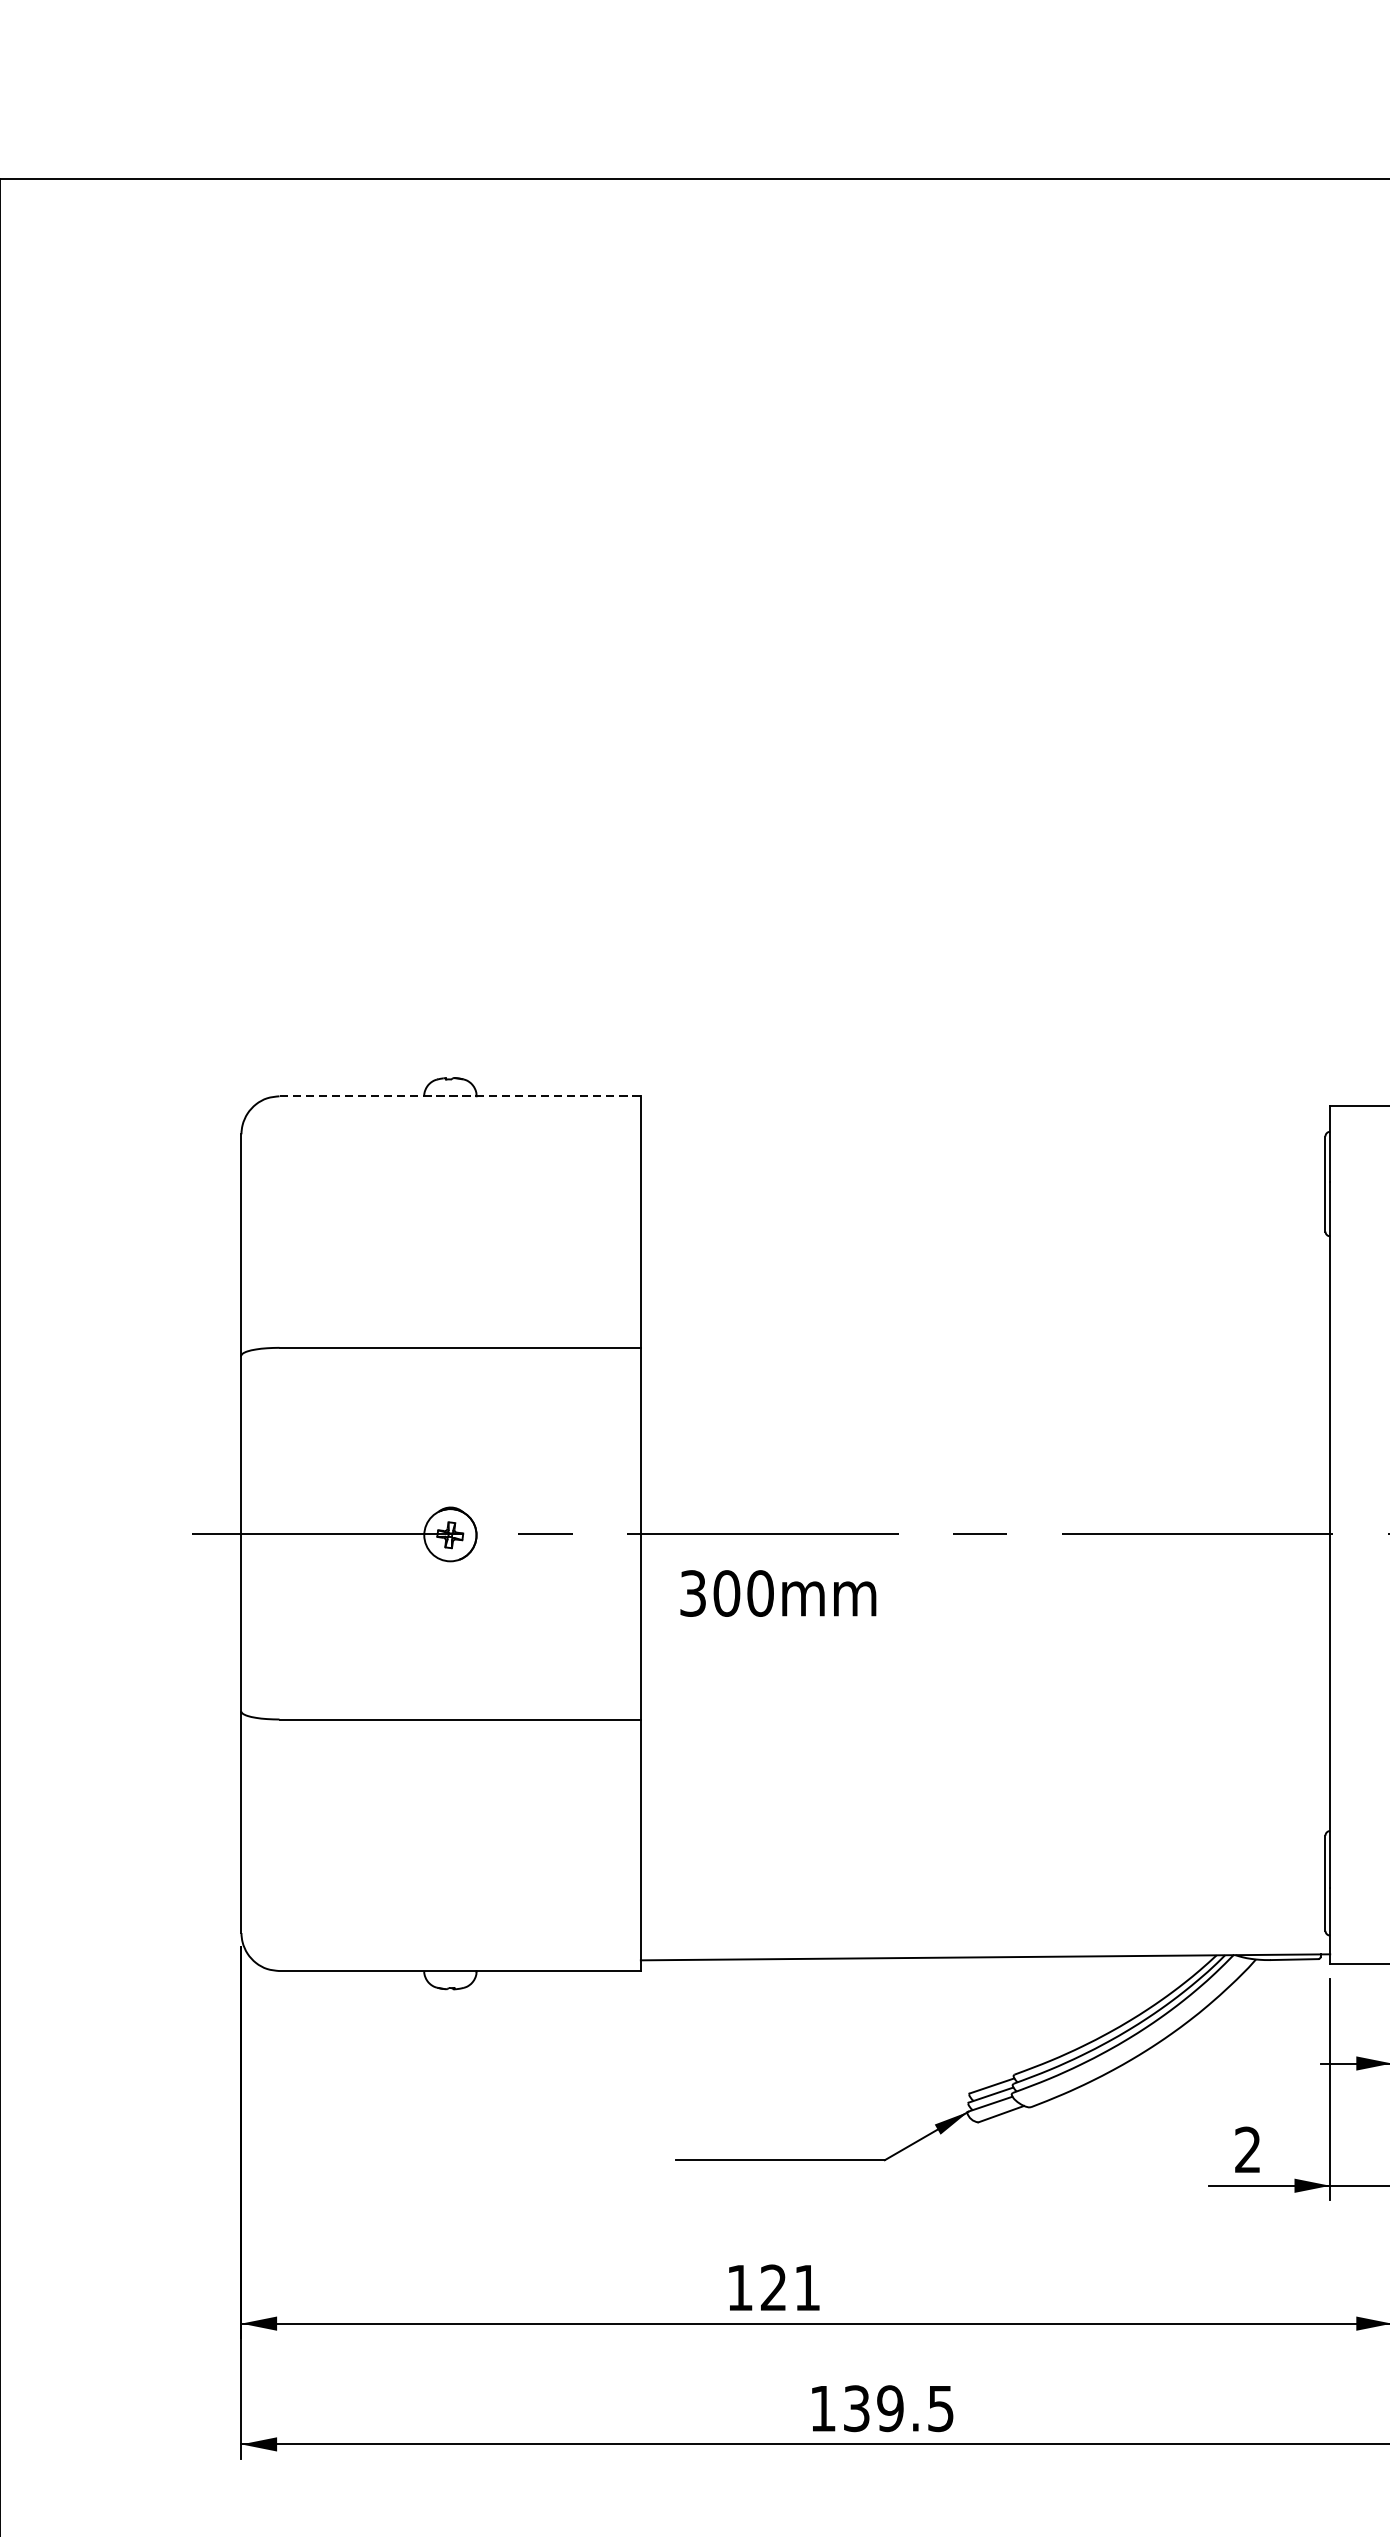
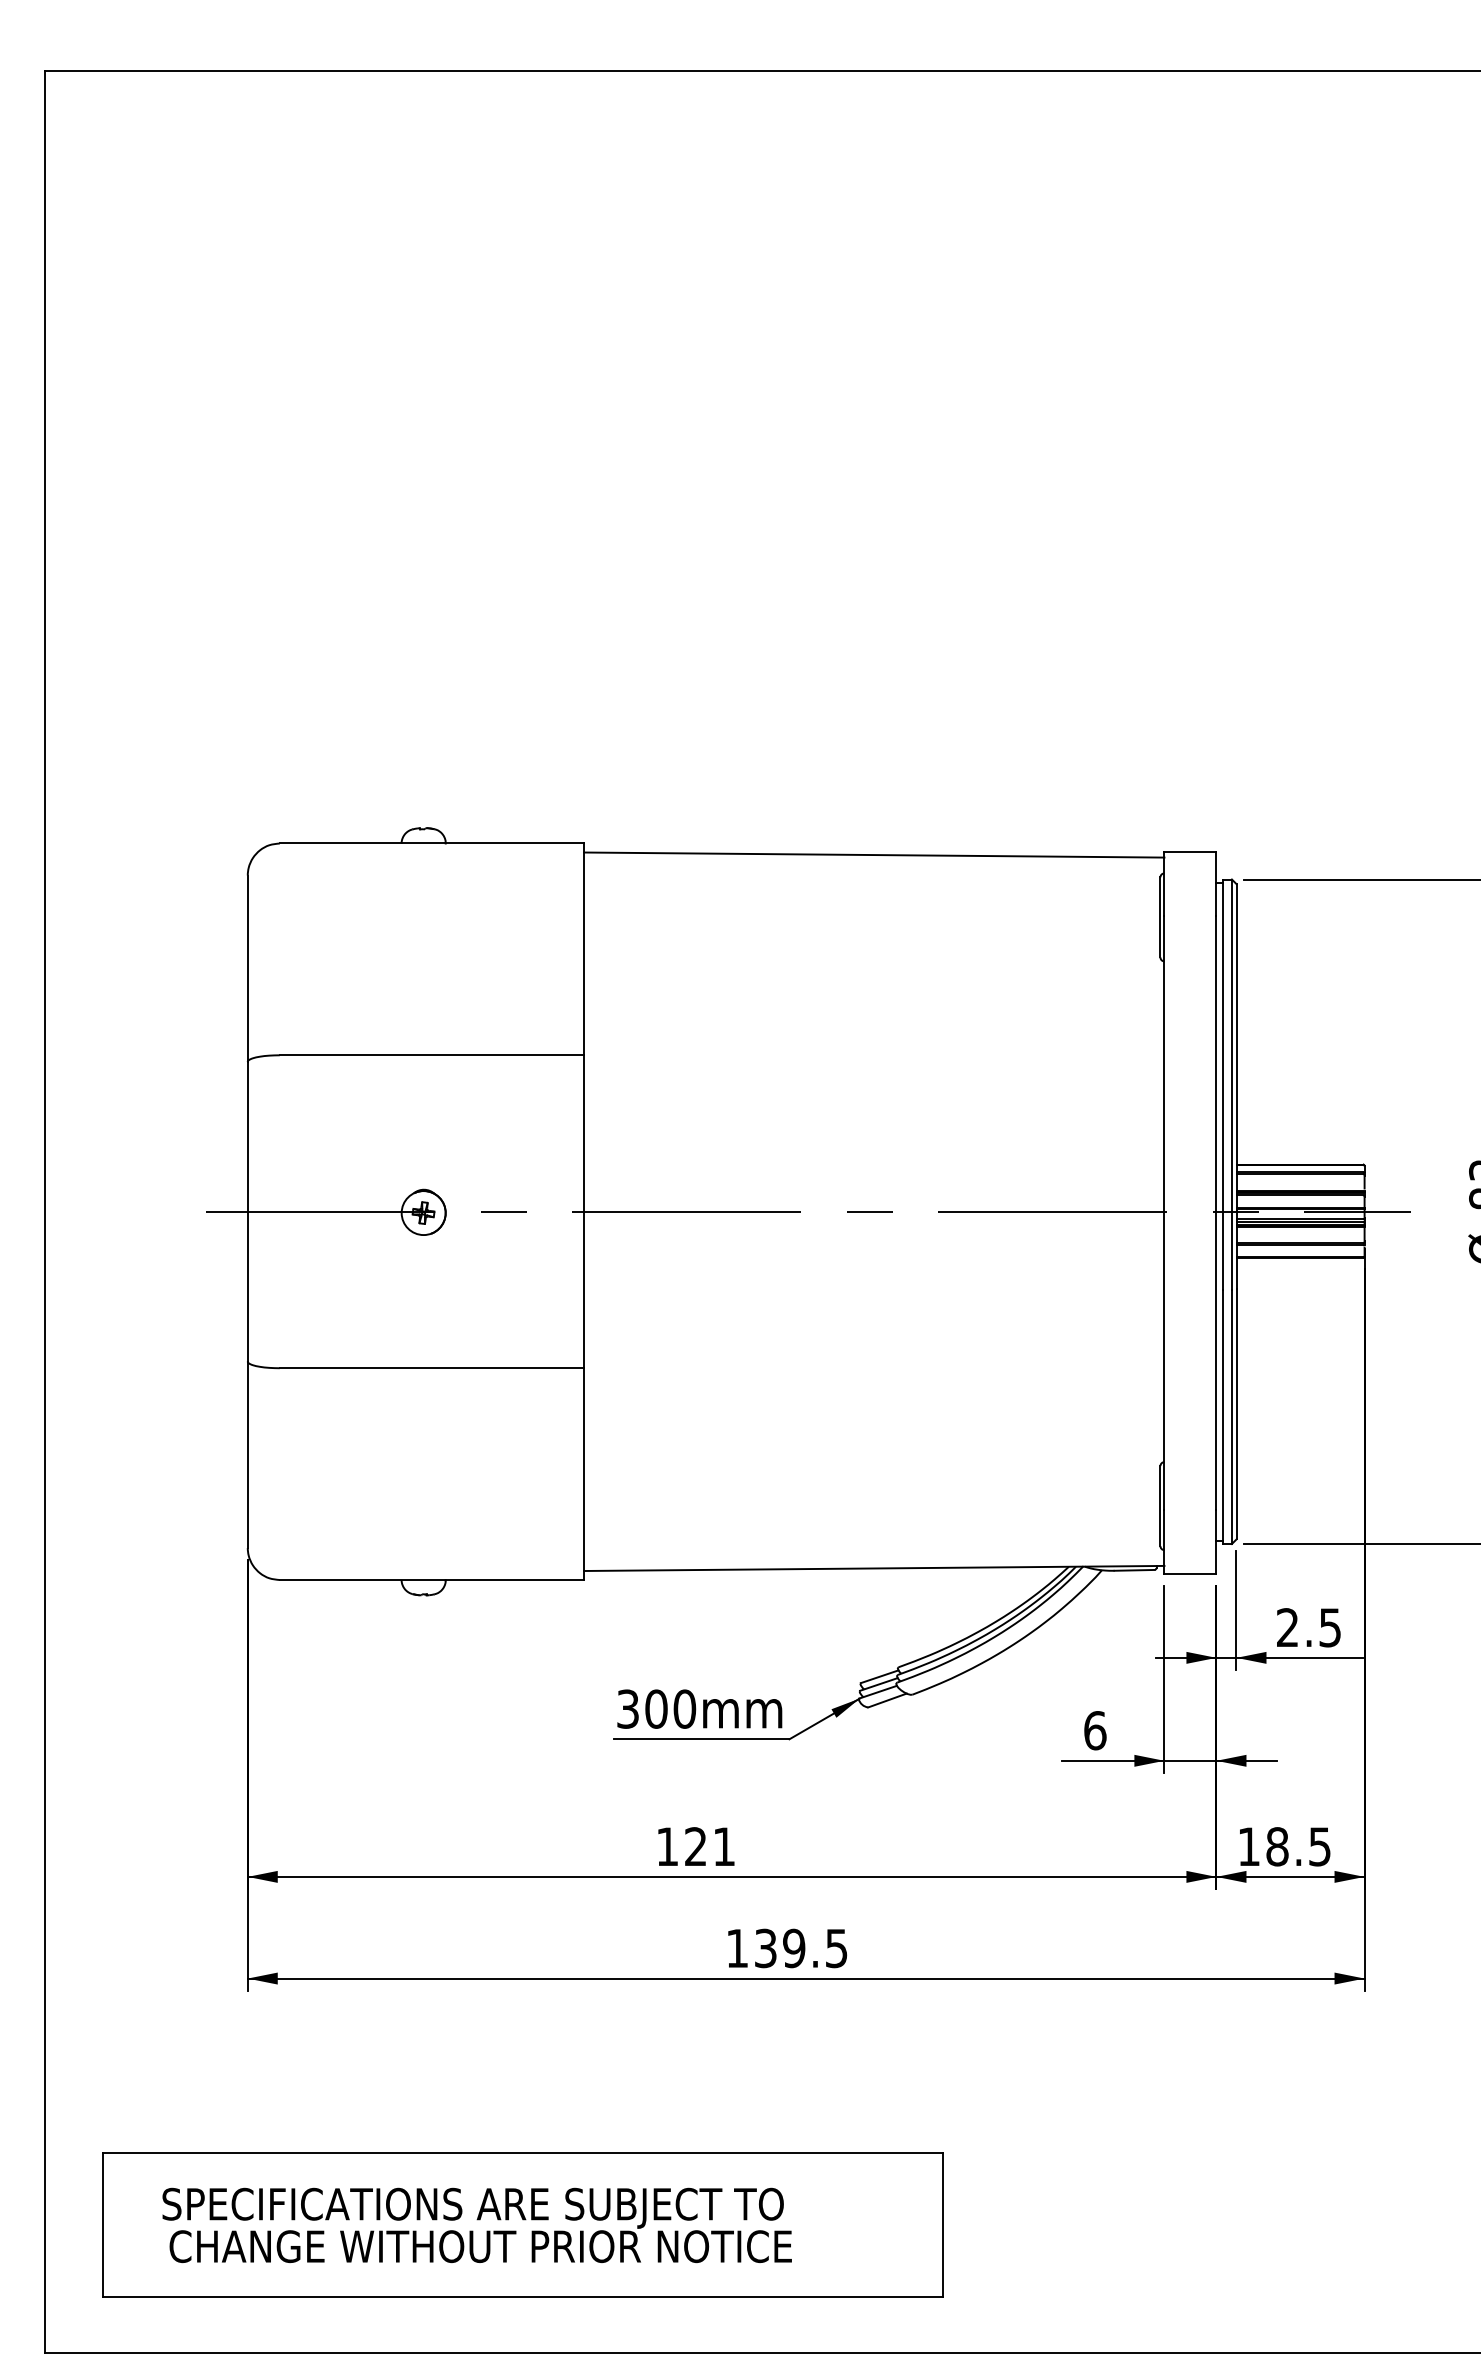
line: (460, 1096) -> (432, 843), dashed -> solid
line: (985, 1109) -> (874, 854), added
text: (777, 1592) -> (699, 1708), moved
text: (1248, 2149) -> (1095, 1730), 2 -> 6

